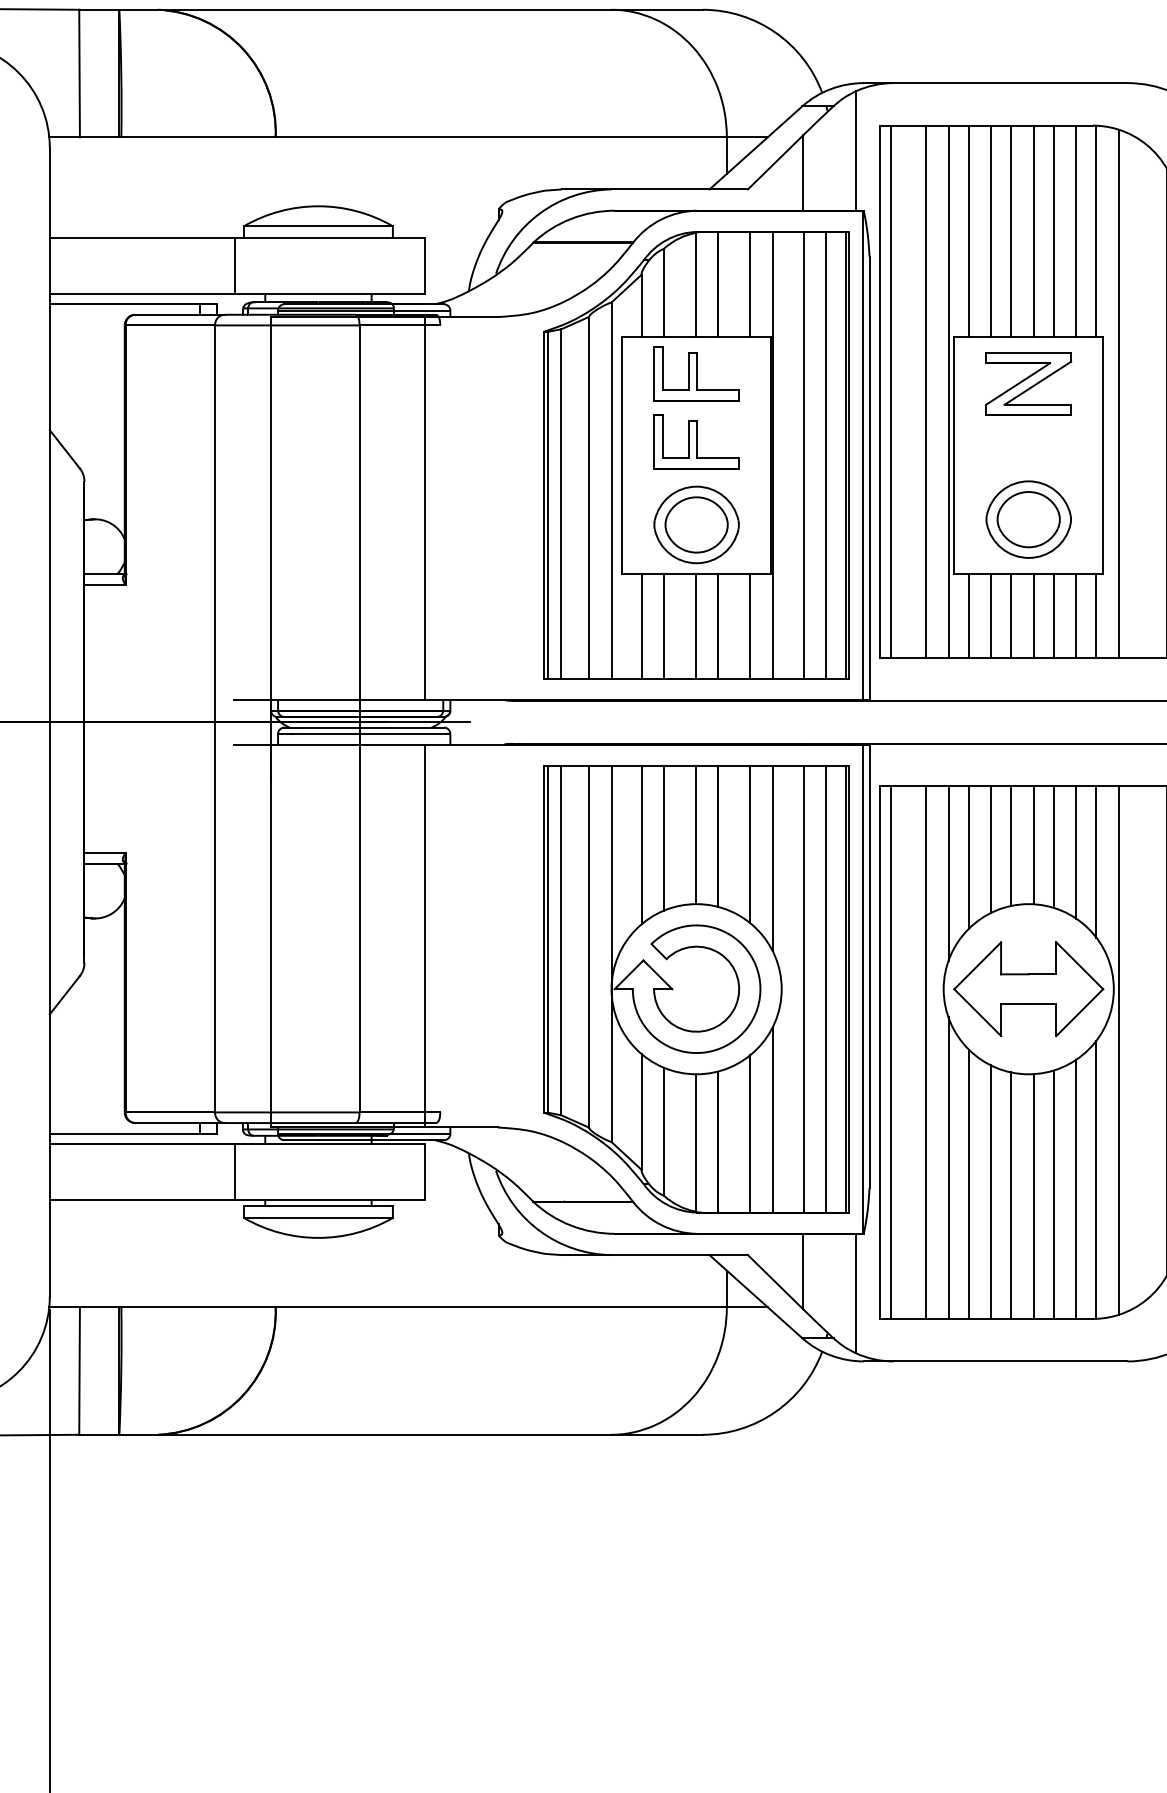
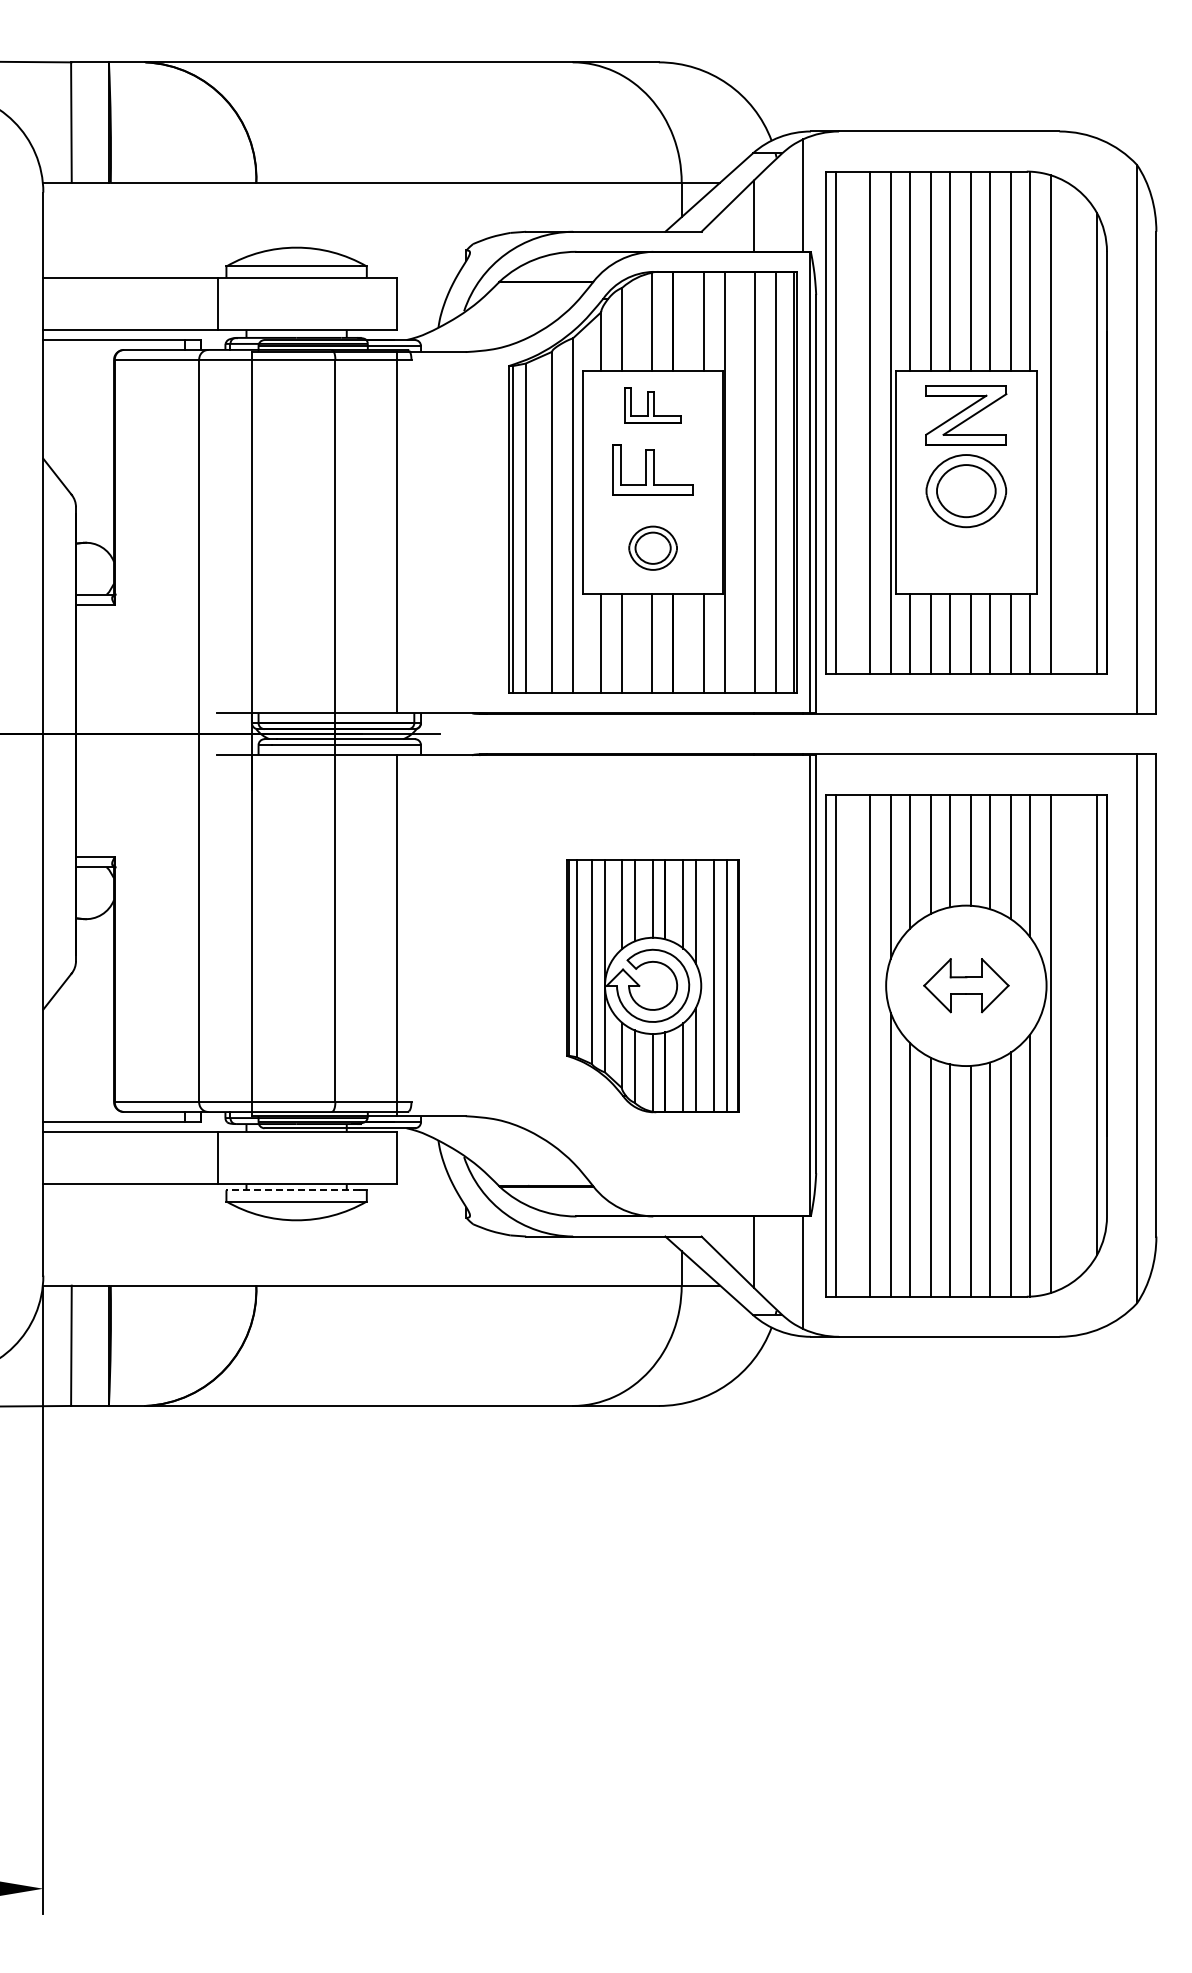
part: (695, 373) -> (652, 405), size x0.7
part: (1028, 520) -> (966, 491), moved
part: (695, 525) -> (652, 548), size x0.6
part: (695, 988) -> (652, 985), size x0.6
part: (1028, 988) -> (966, 985), size x0.6
line: (315, 1206) -> (293, 1190), solid -> dashed

